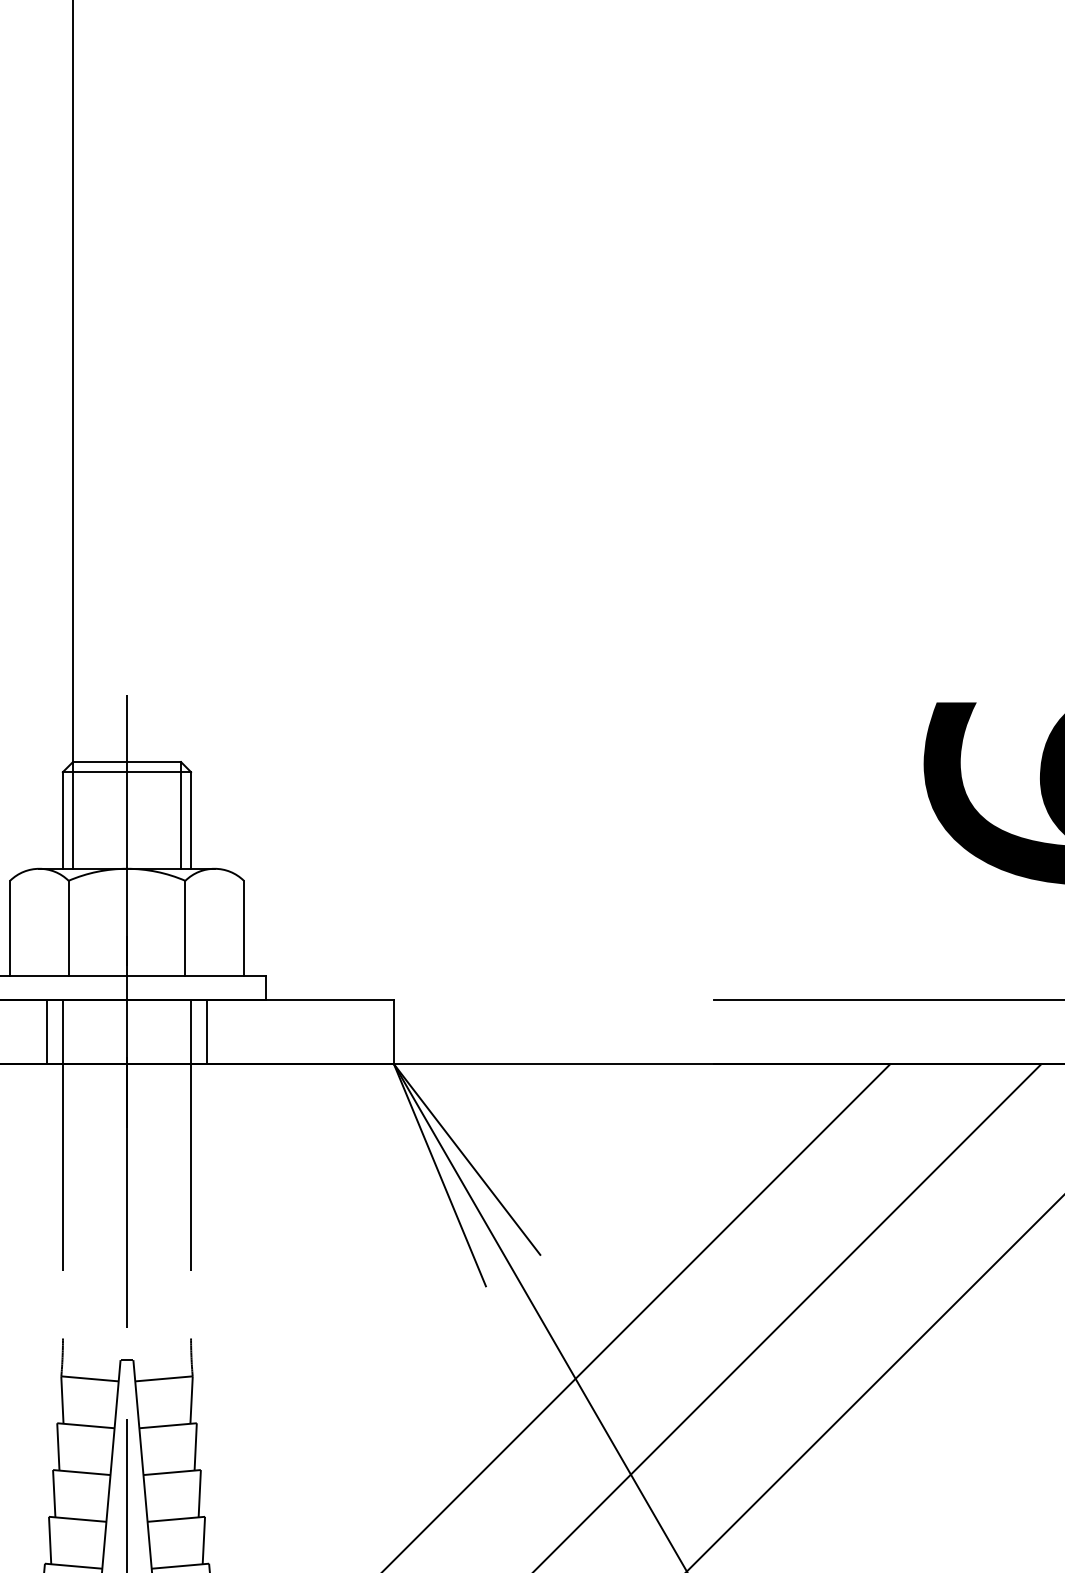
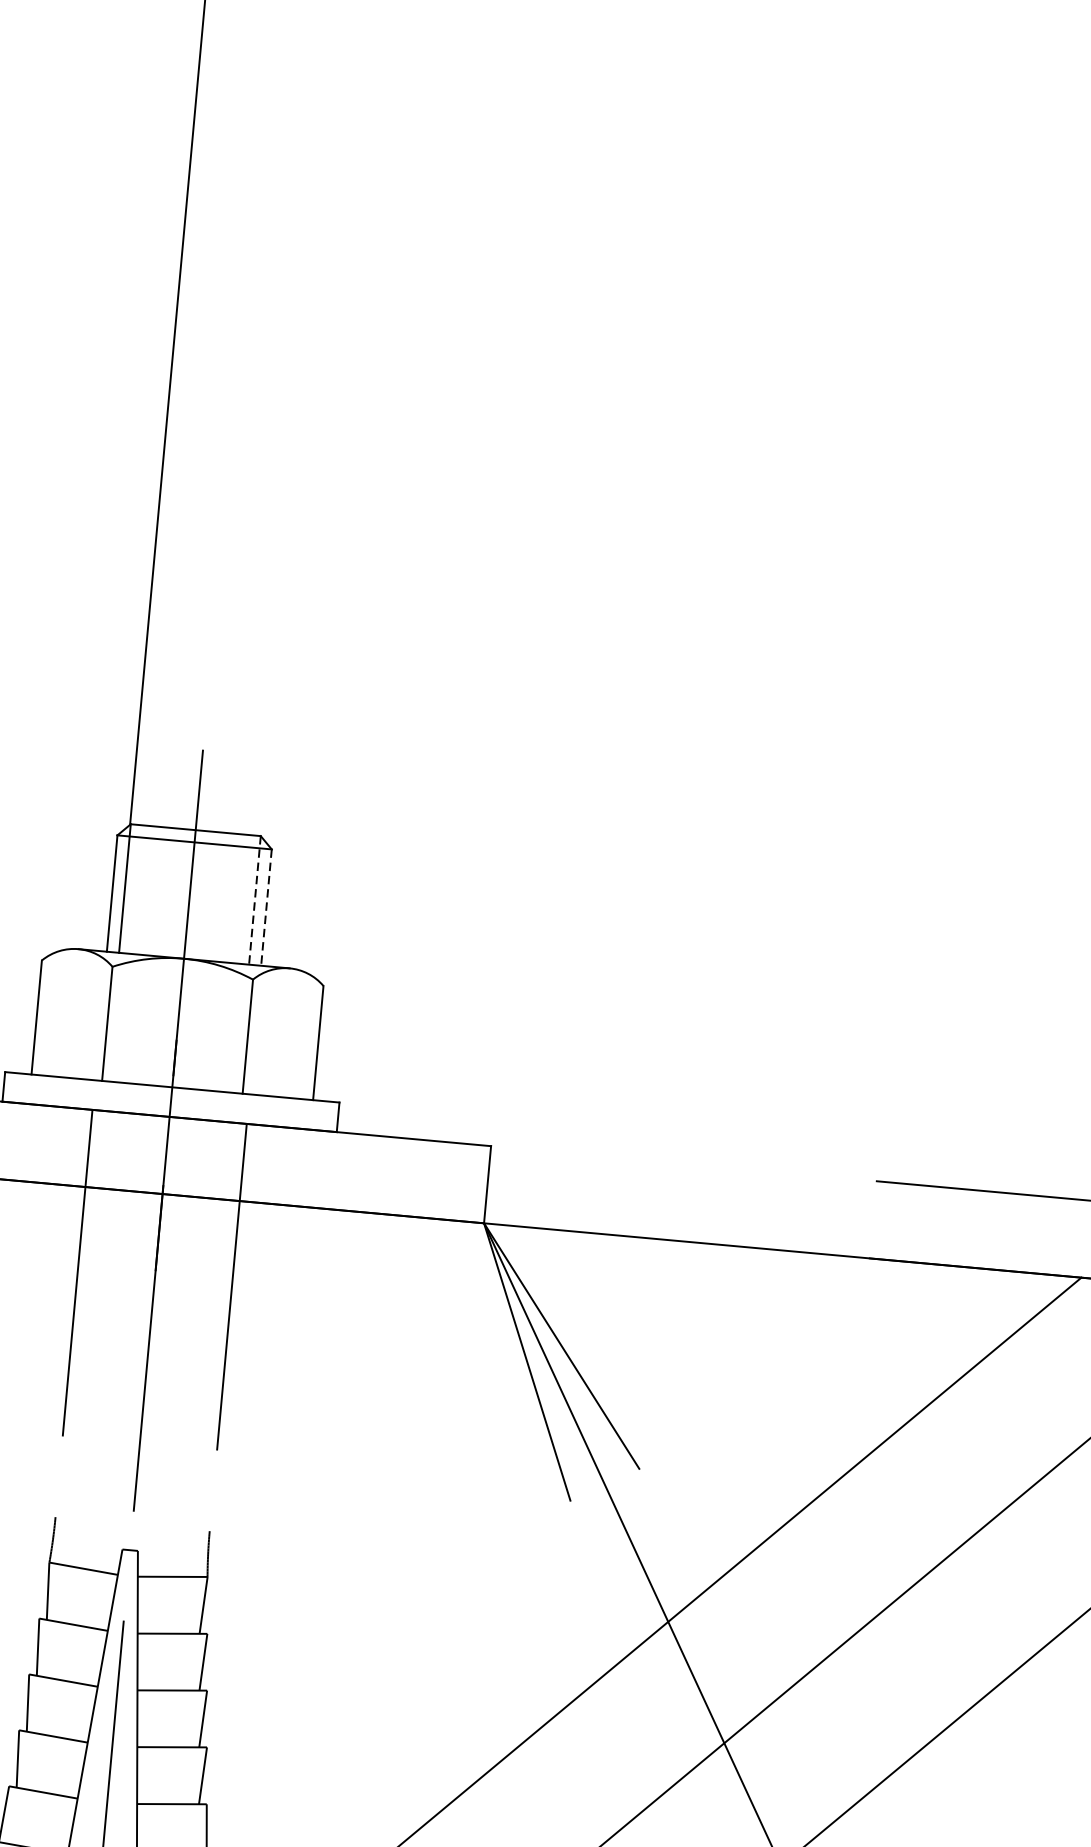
line: (181, 815) -> (255, 900), solid -> dashed
line: (191, 820) -> (266, 907), solid -> dashed
line: (46, 1032) -> (69, 1146), removed
line: (207, 1032) -> (263, 1164), removed

